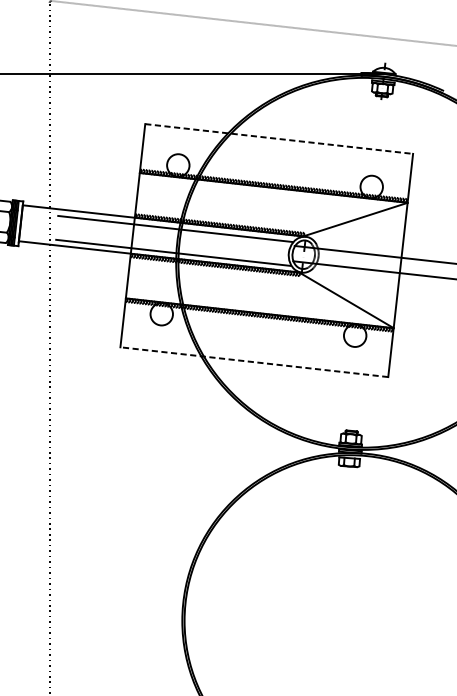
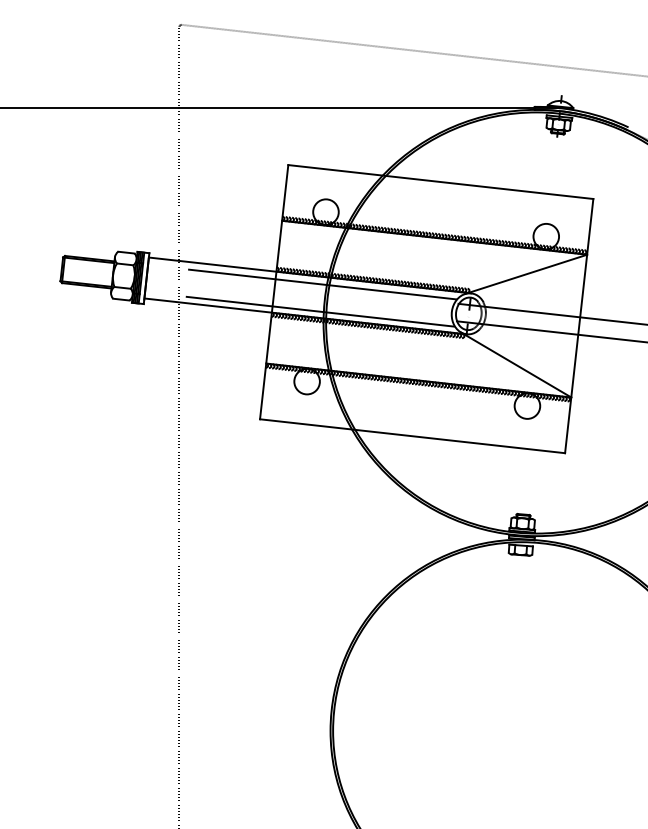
line: (279, 139) -> (441, 182), dashed -> solid
line: (254, 362) -> (412, 436), dashed -> solid

